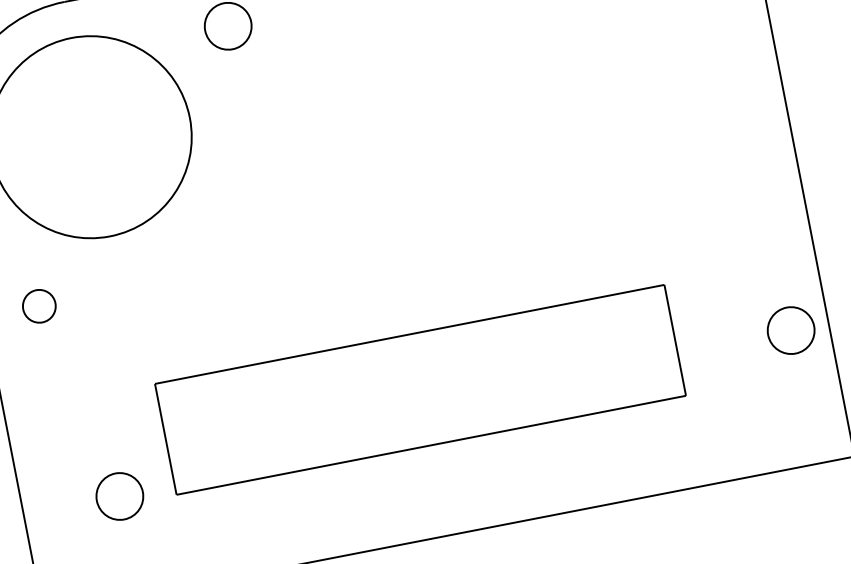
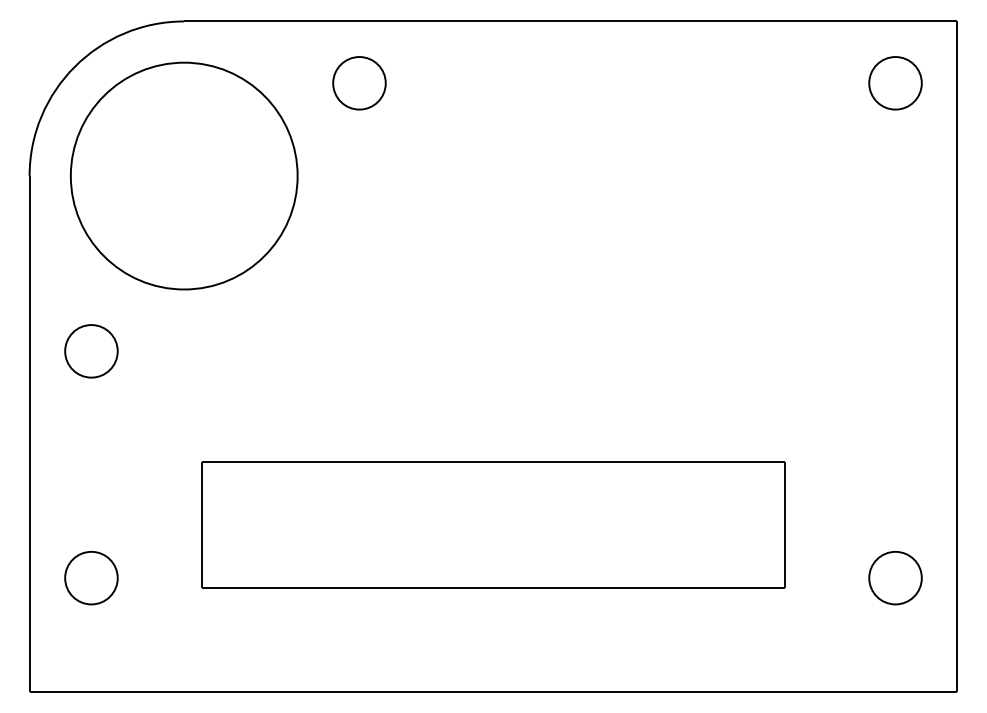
part: (39, 306) -> (91, 351), size x1.43
part: (791, 330) -> (895, 578), moved
part: (119, 496) -> (91, 578), moved

